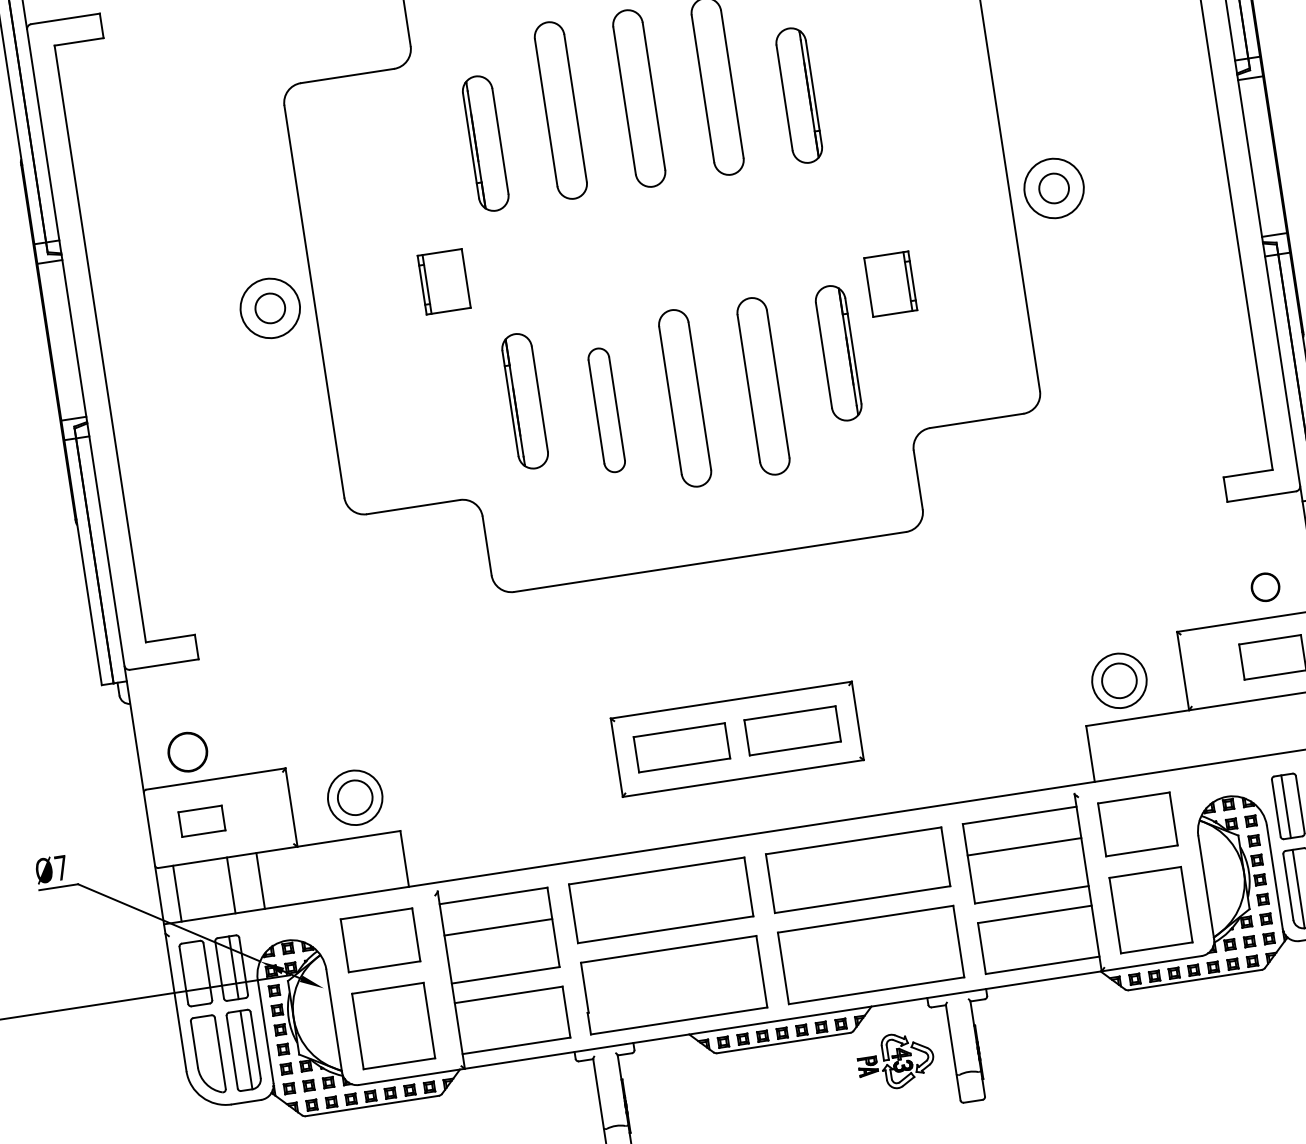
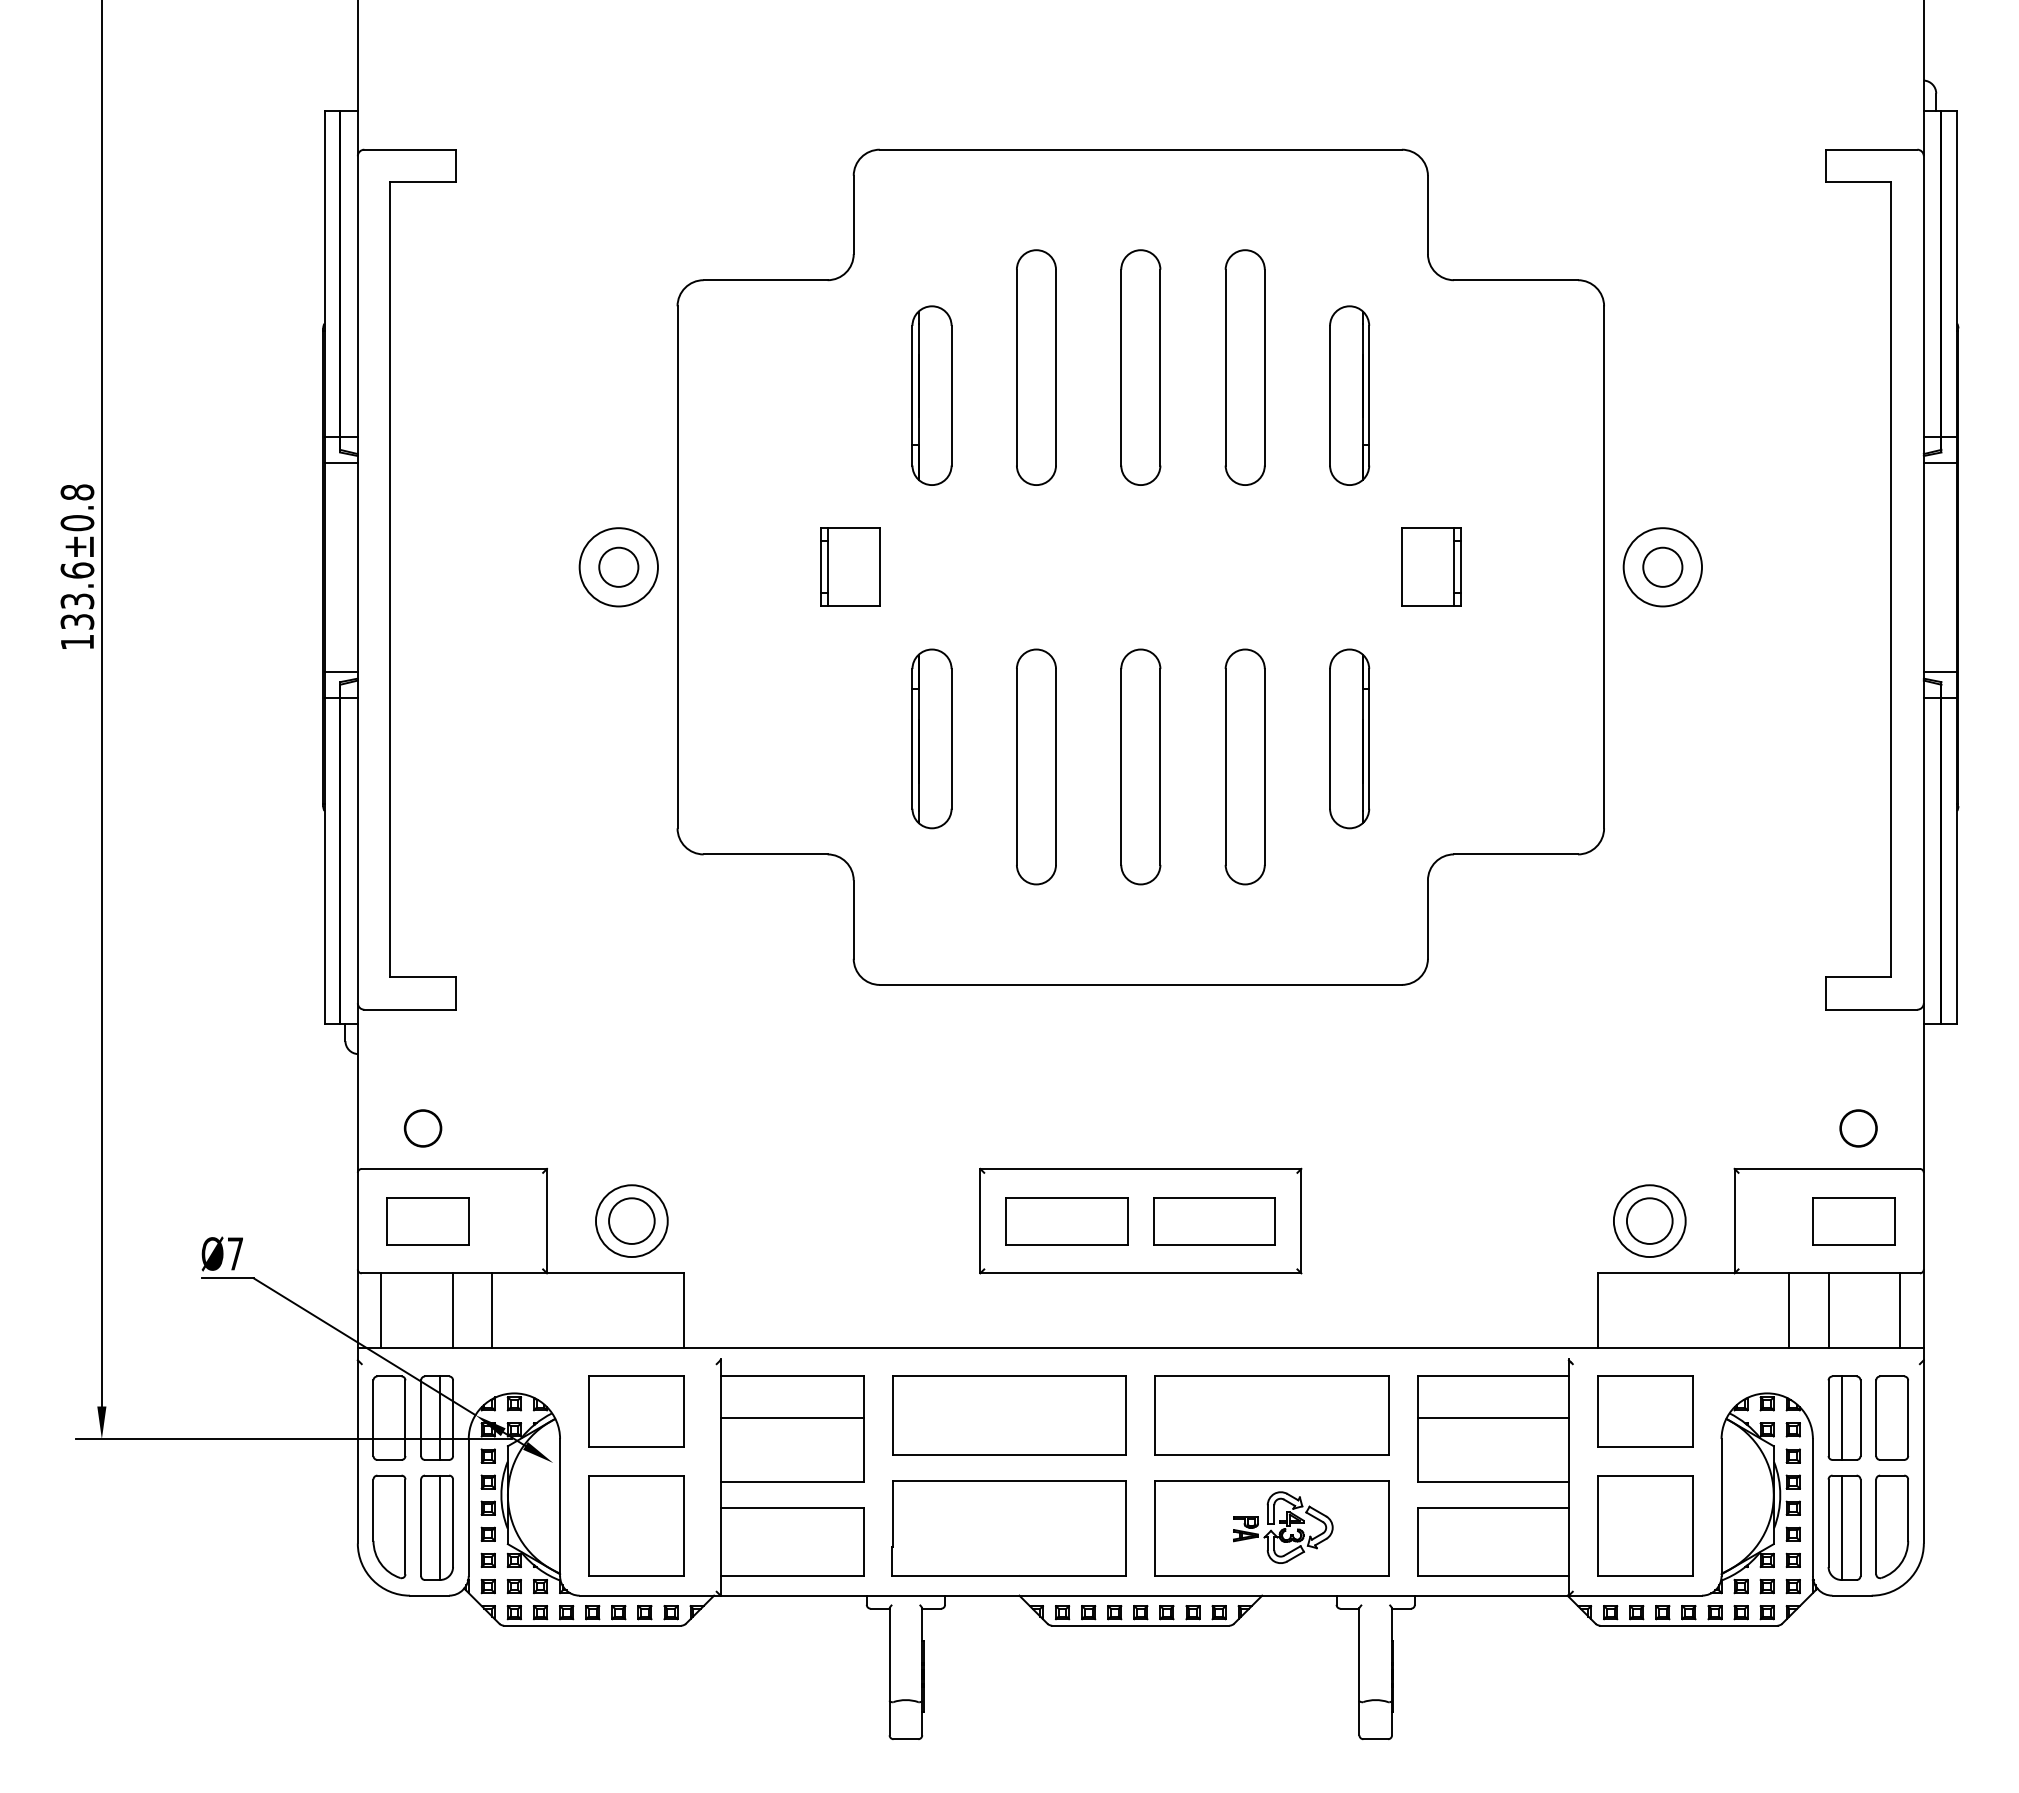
part: (890, 283) -> (1431, 566), moved
part: (606, 409) -> (1036, 766), size x1.43
line: (1263, 727) -> (1828, 1310), added
line: (1234, 731) -> (1789, 1310), added
part: (187, 752) -> (422, 1128), size x0.71
part: (201, 821) -> (427, 1221), size x1.43
part: (896, 1061) -> (1283, 1527), moved

